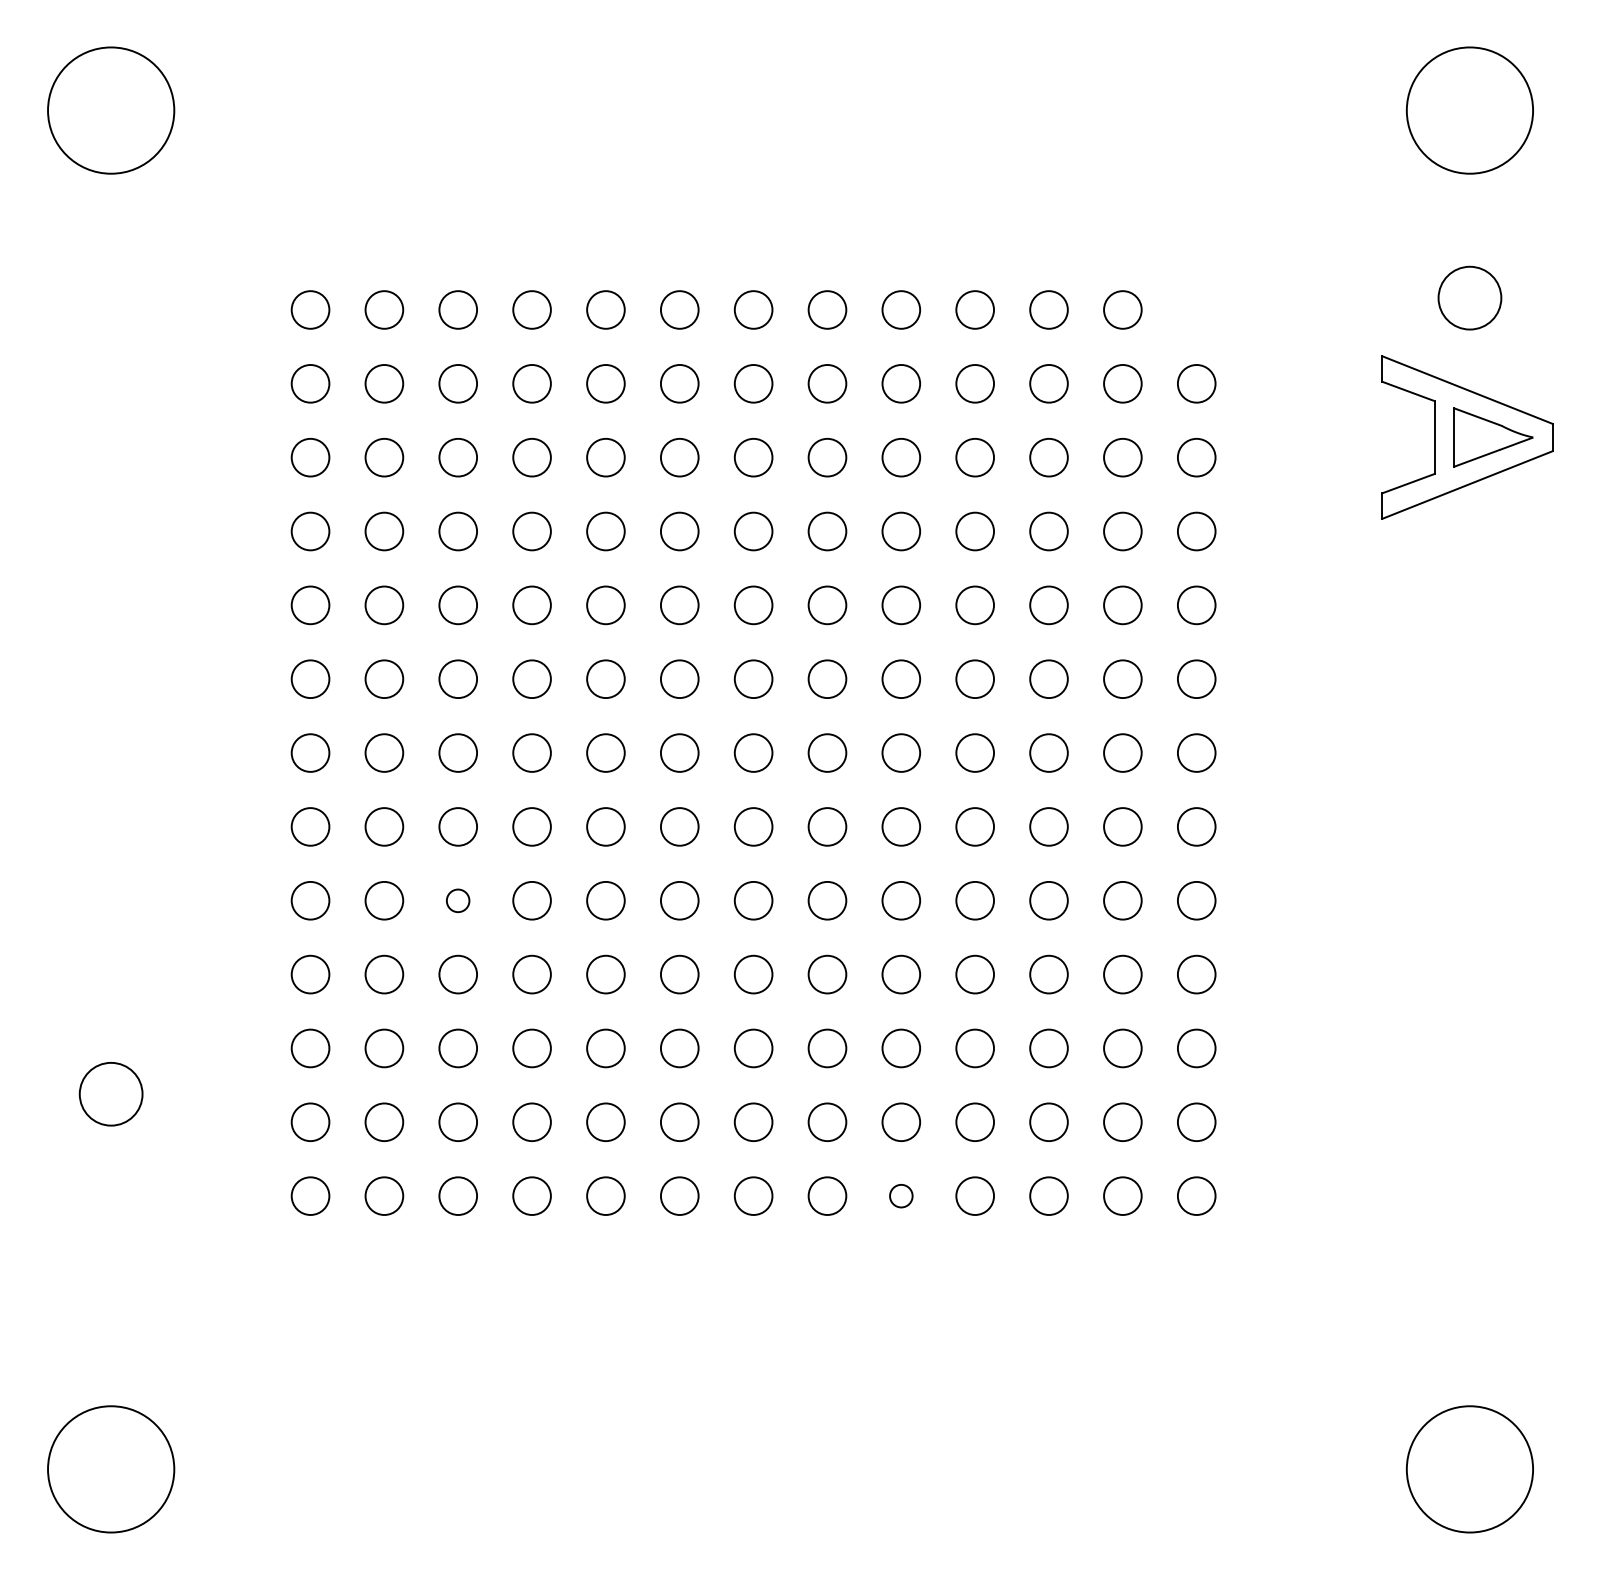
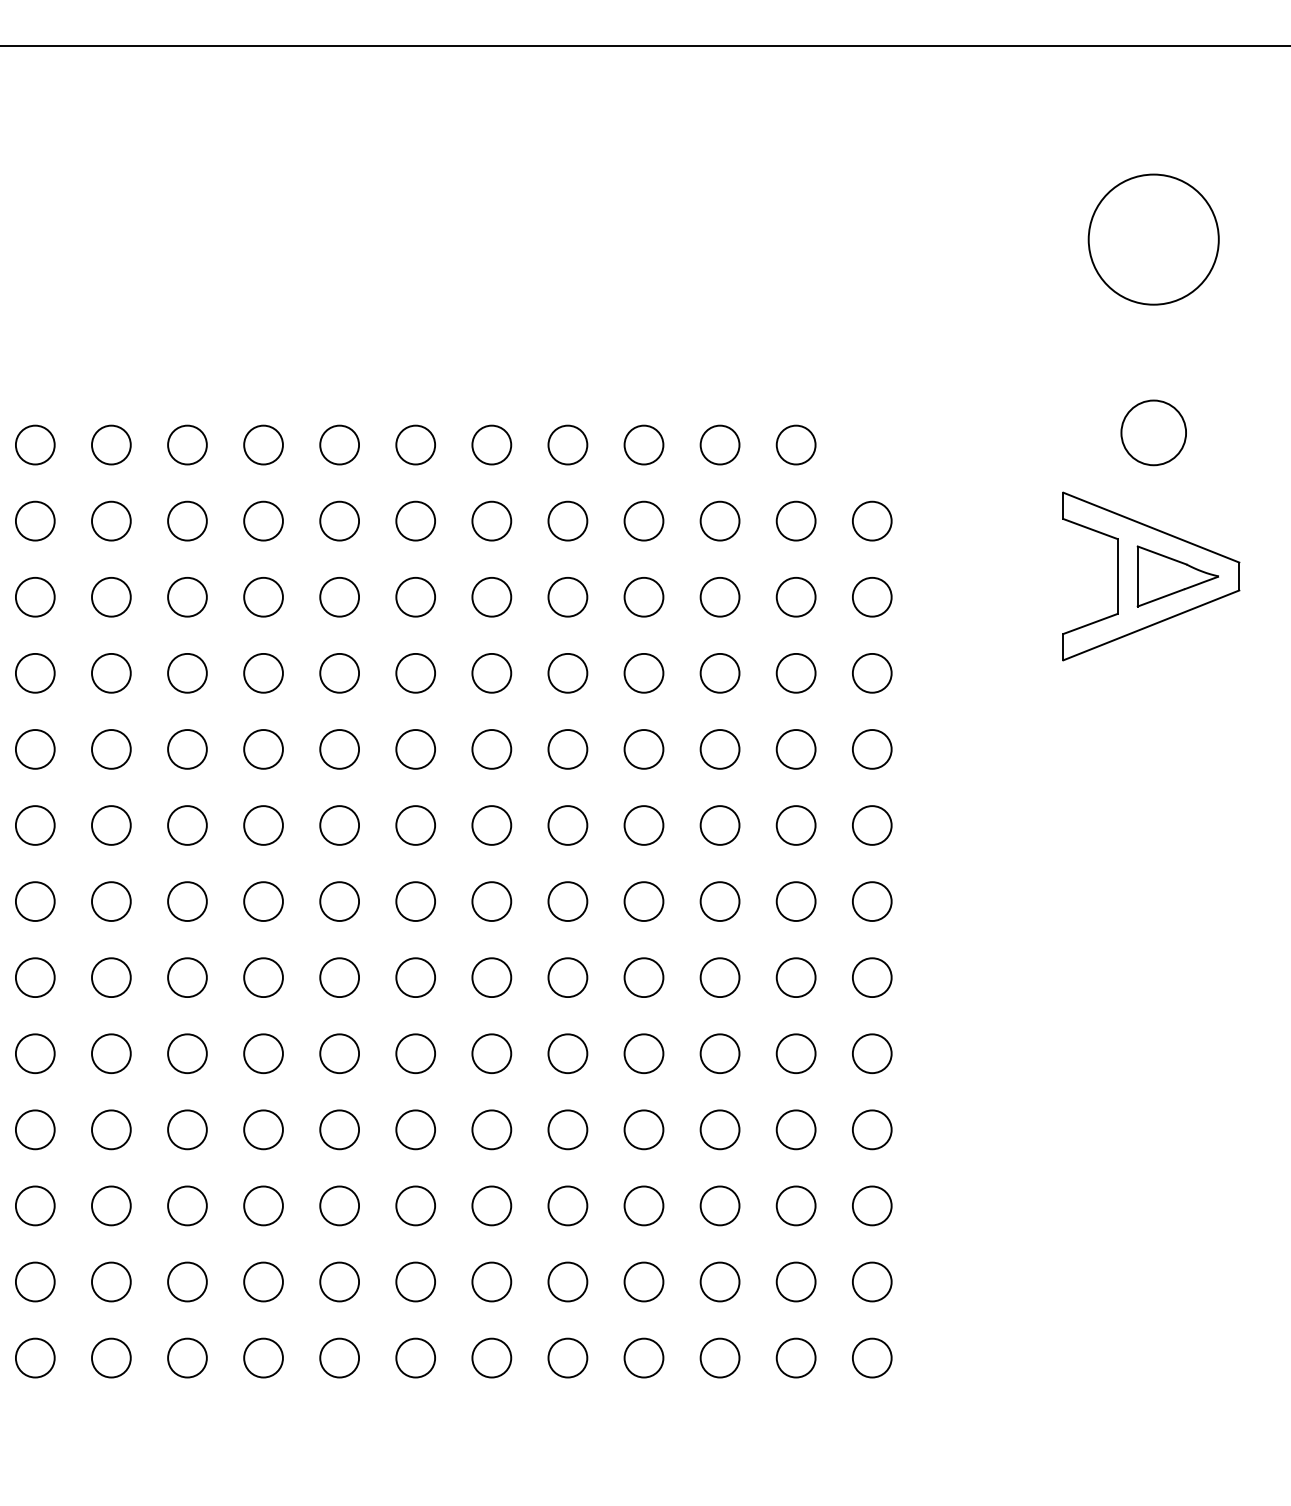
circle: (457, 900) -> (110, 1053), size x1.67
circle: (901, 1195) -> (568, 1357), size x1.67

